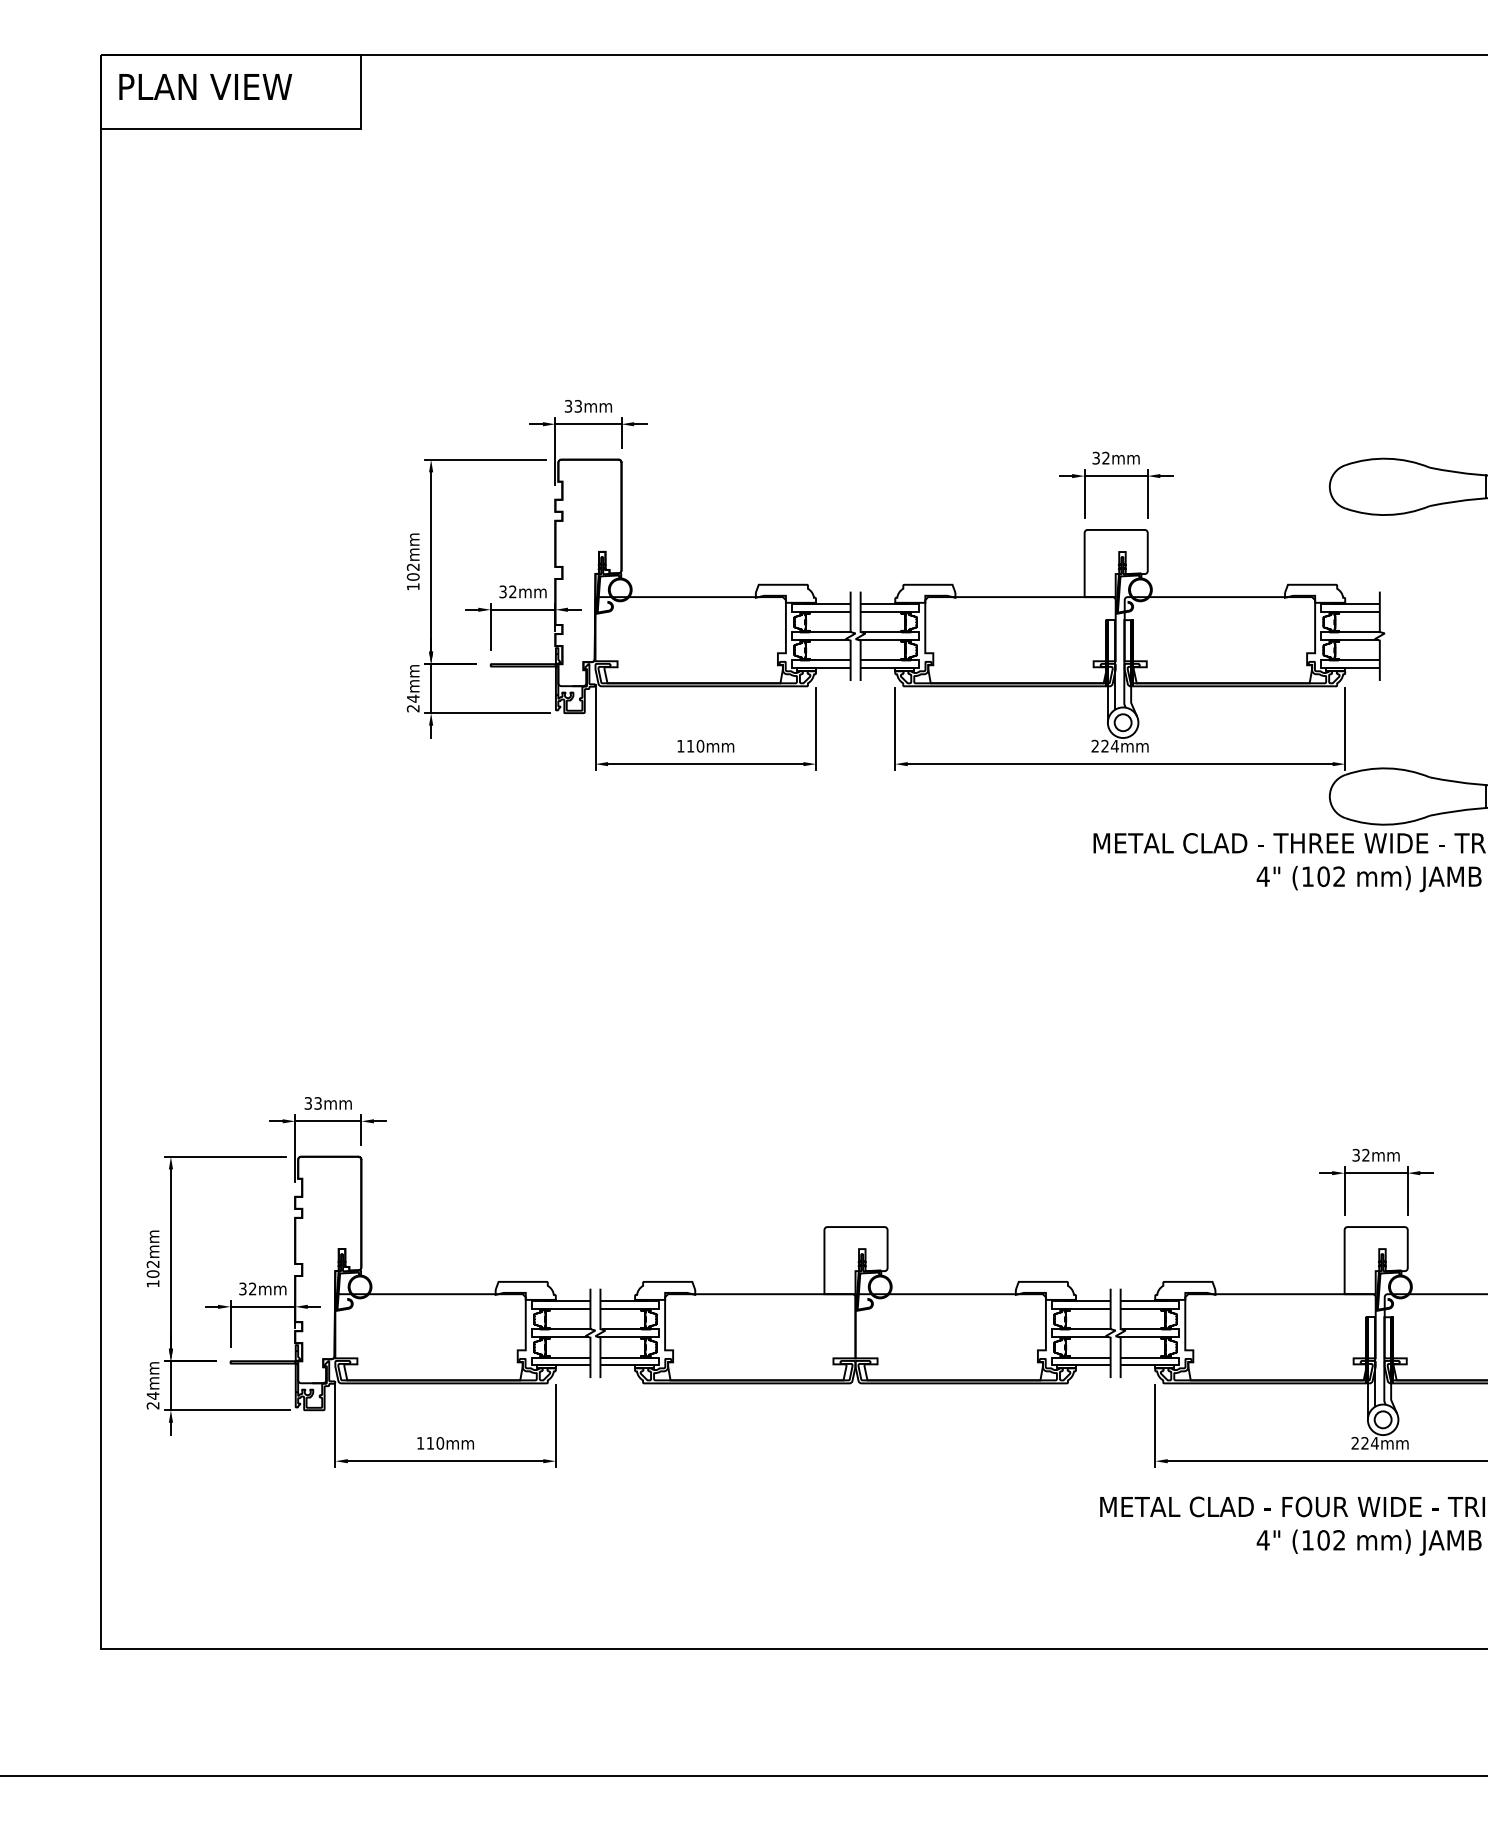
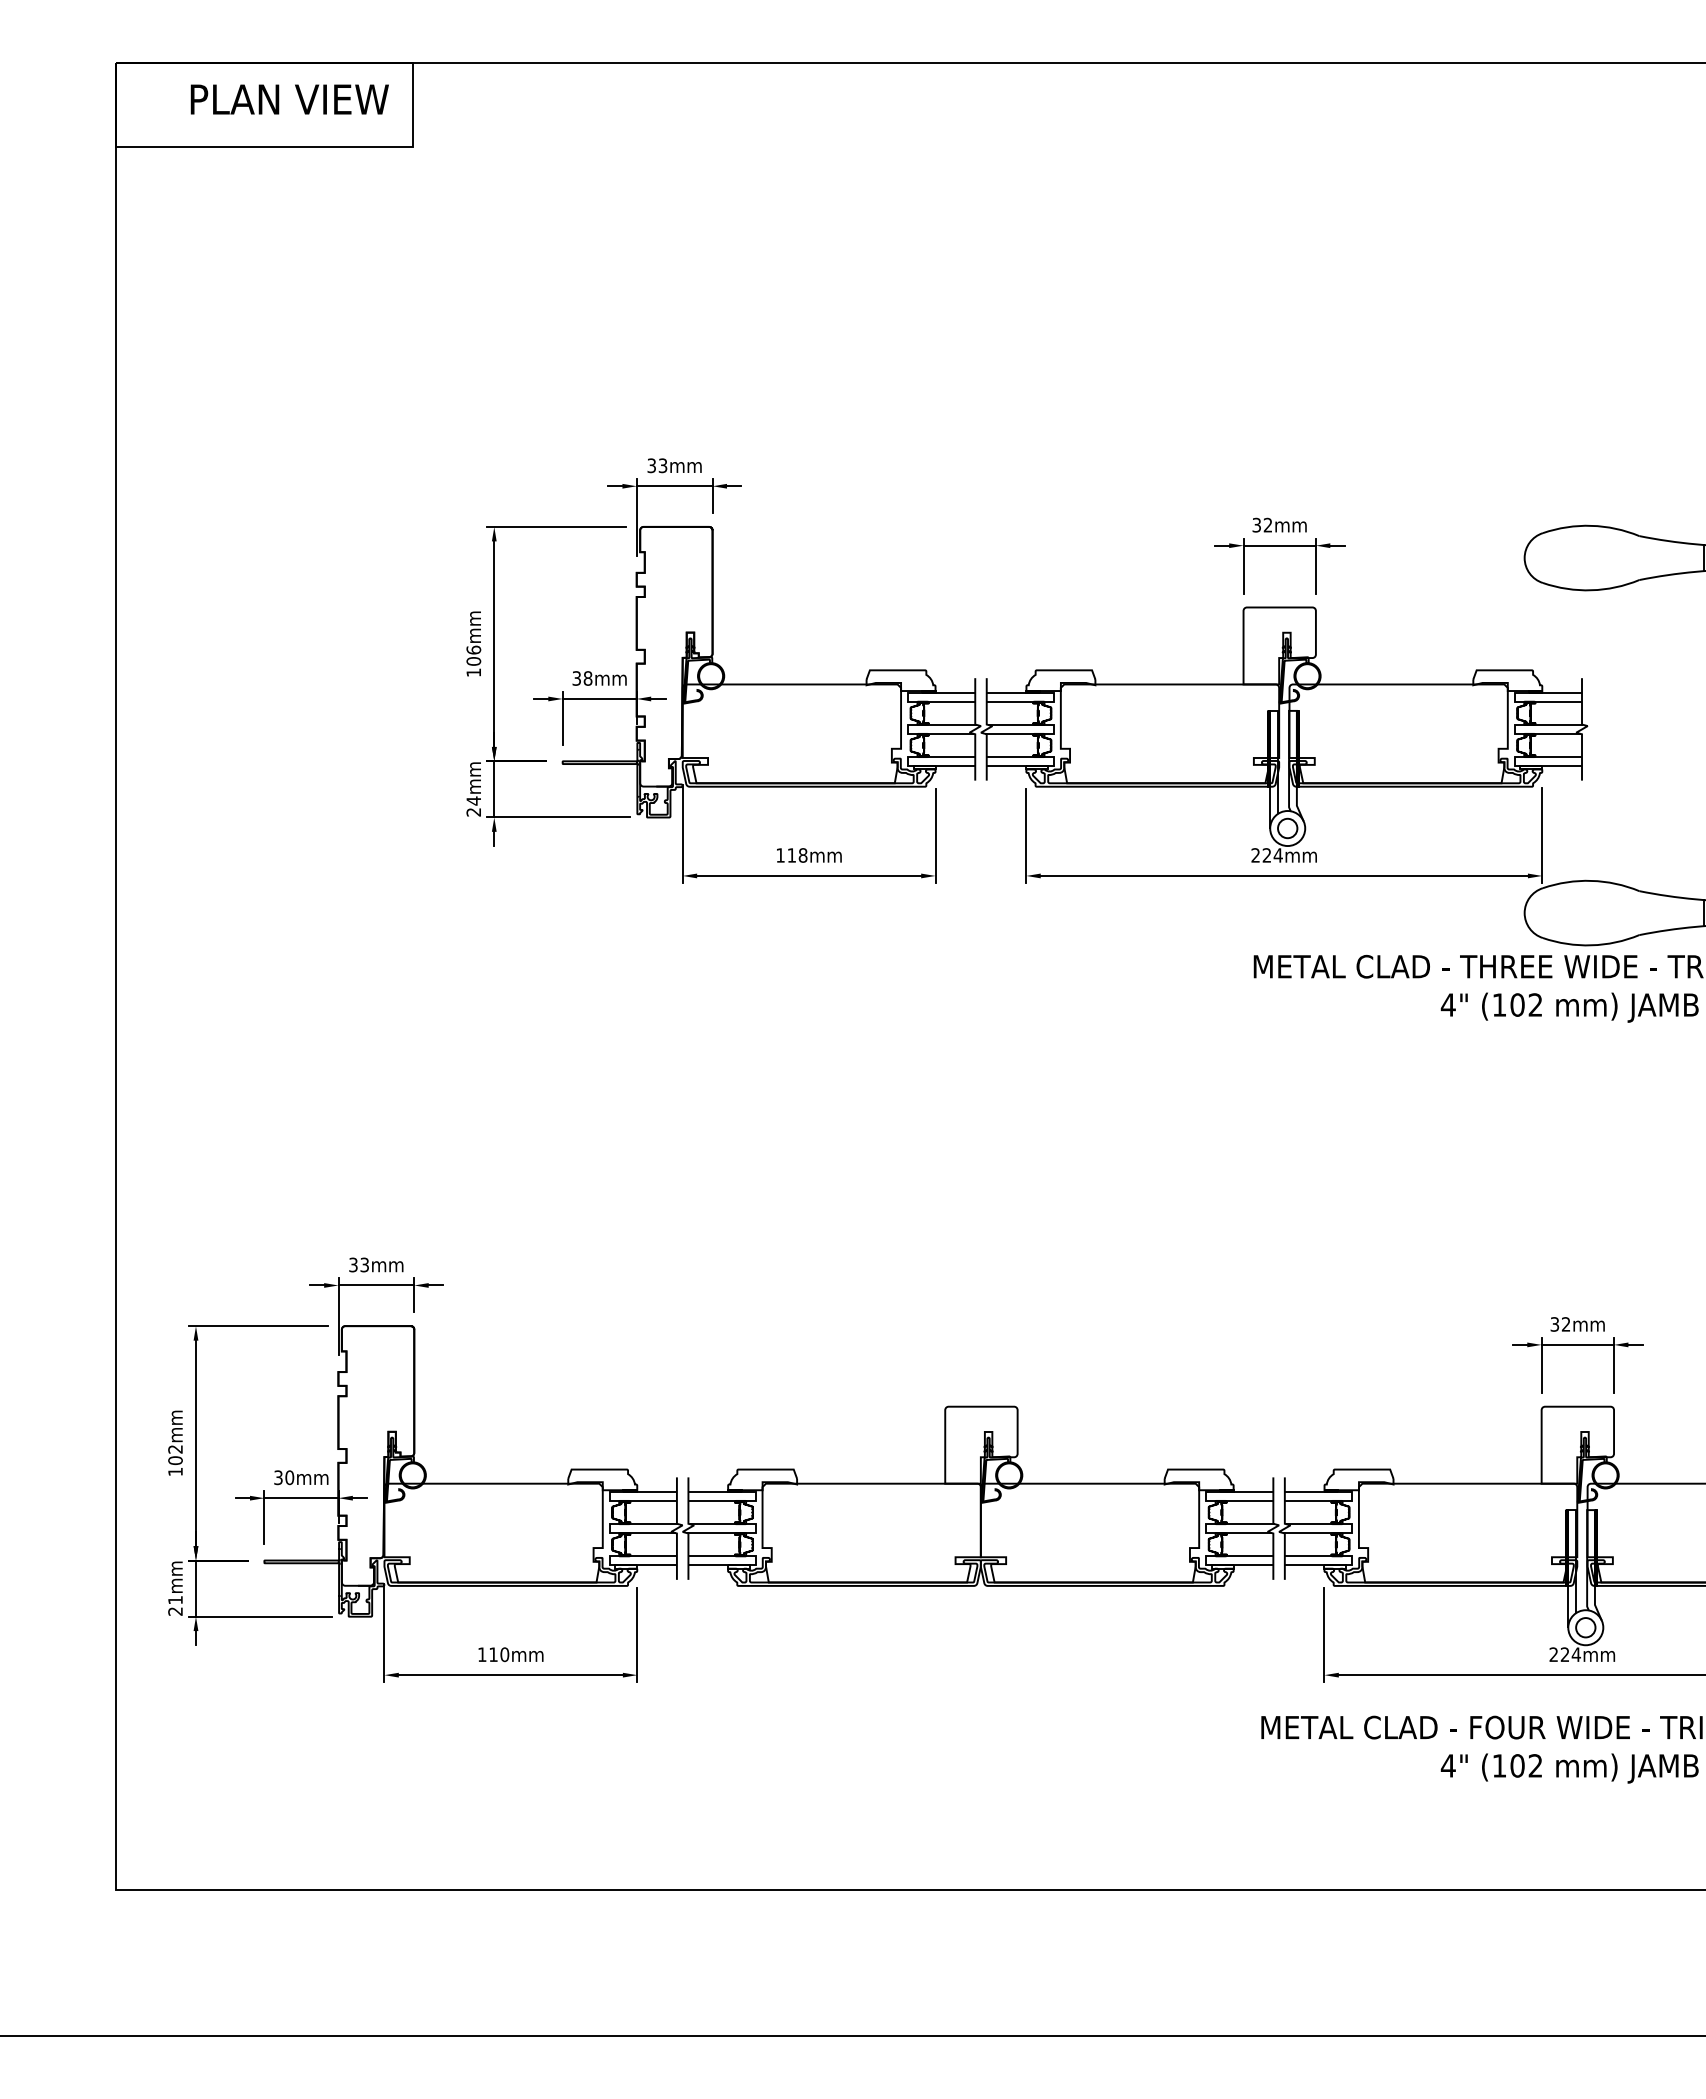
text: (205, 86) -> (289, 99), moved
text: (413, 566) -> (473, 649), 102mm -> 106mm
text: (512, 591) -> (587, 678), 32mm -> 38mm
text: (699, 746) -> (802, 855), 110mm -> 118mm
text: (252, 1288) -> (289, 1477), 32mm -> 30mm
text: (153, 1395) -> (175, 1599), 24mm -> 21mm

